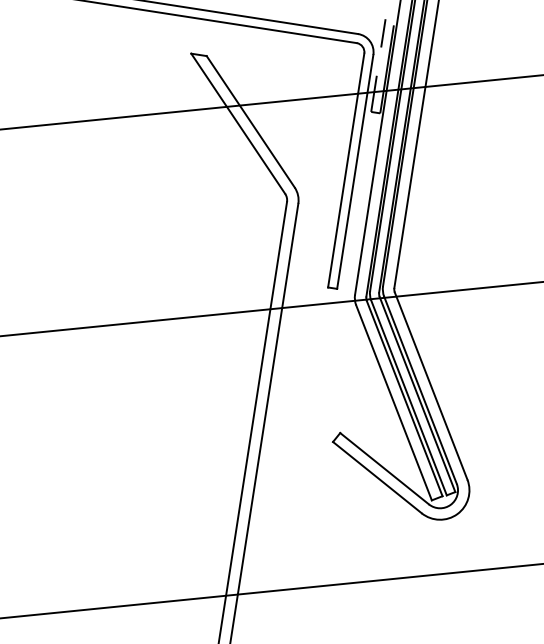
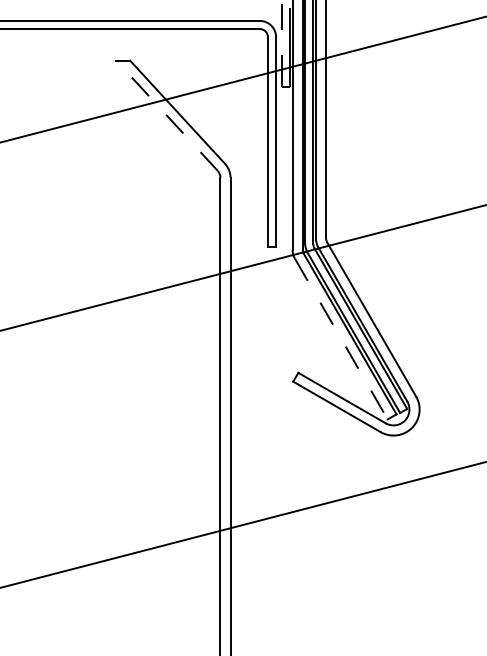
line: (238, 123) -> (167, 115), solid -> dashed
line: (394, 403) -> (341, 339), solid -> dashed

